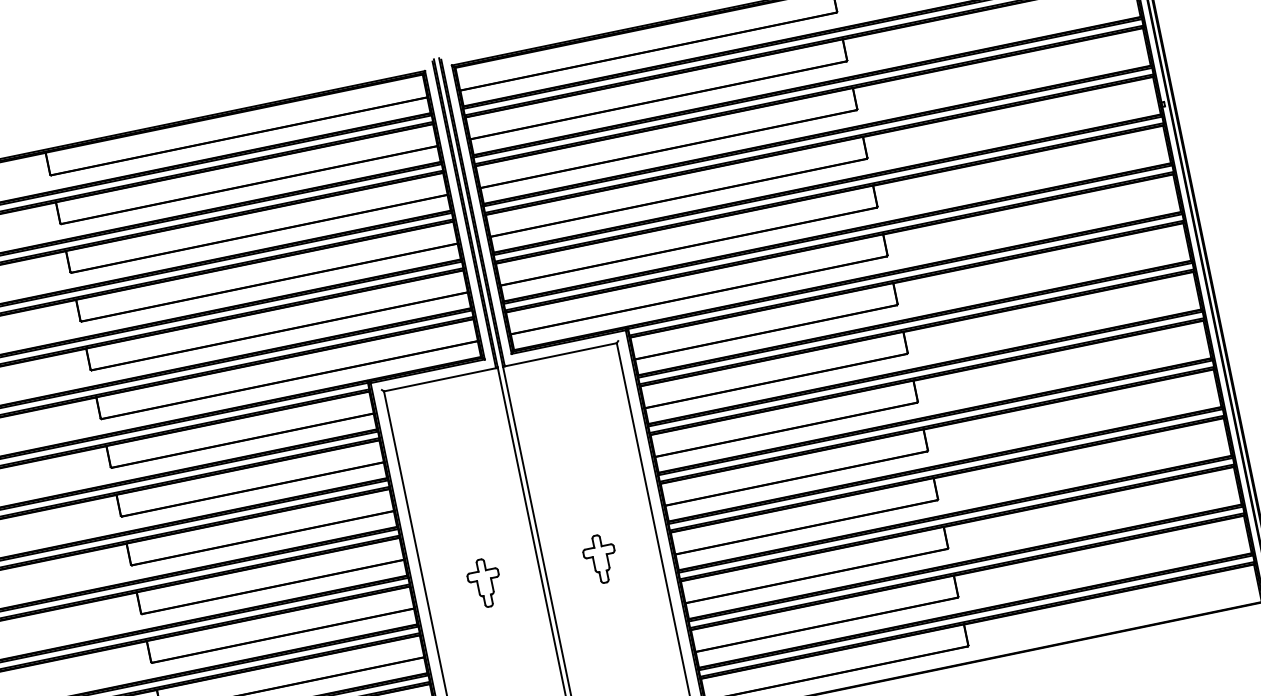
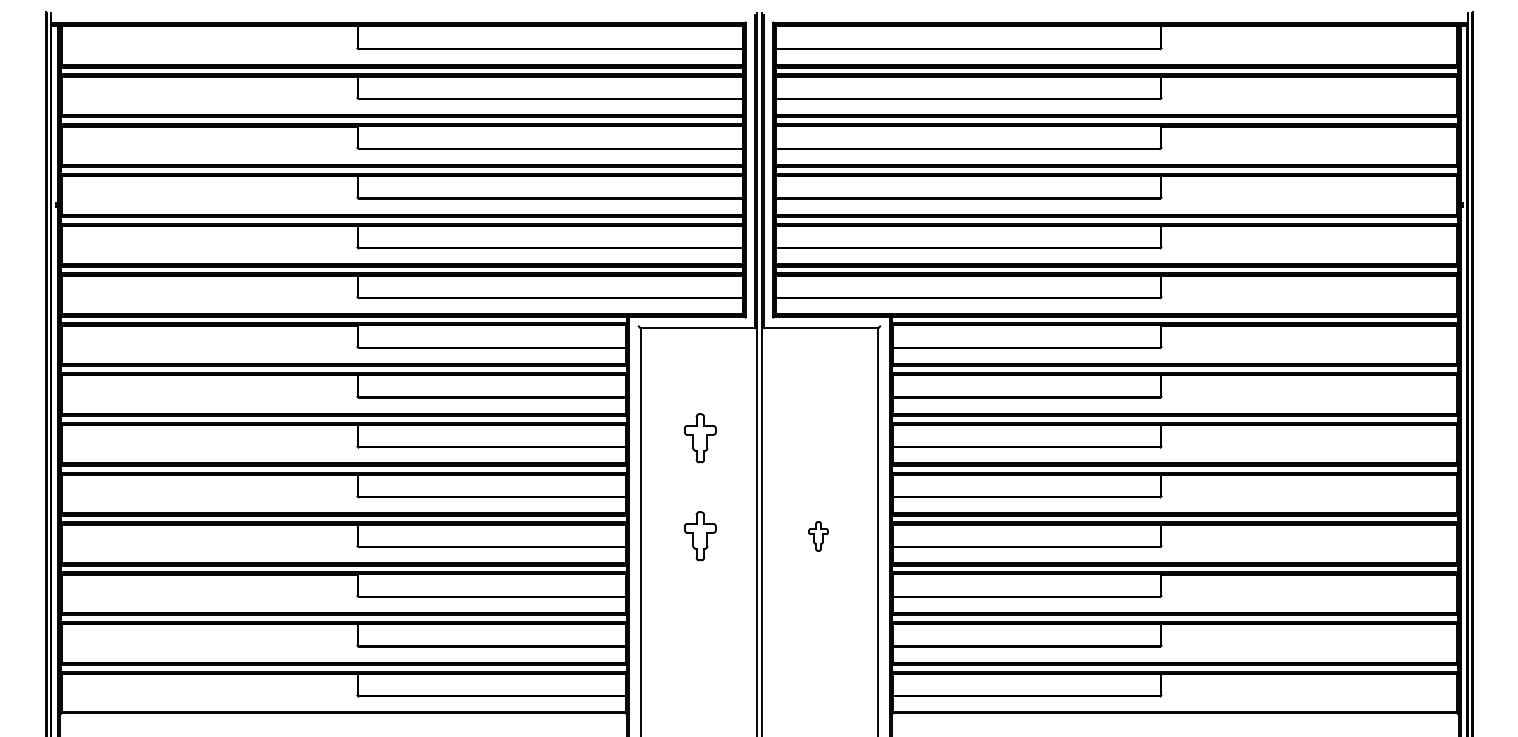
part: (465, 487) -> (700, 438), added
part: (600, 559) -> (818, 536), size x0.6

